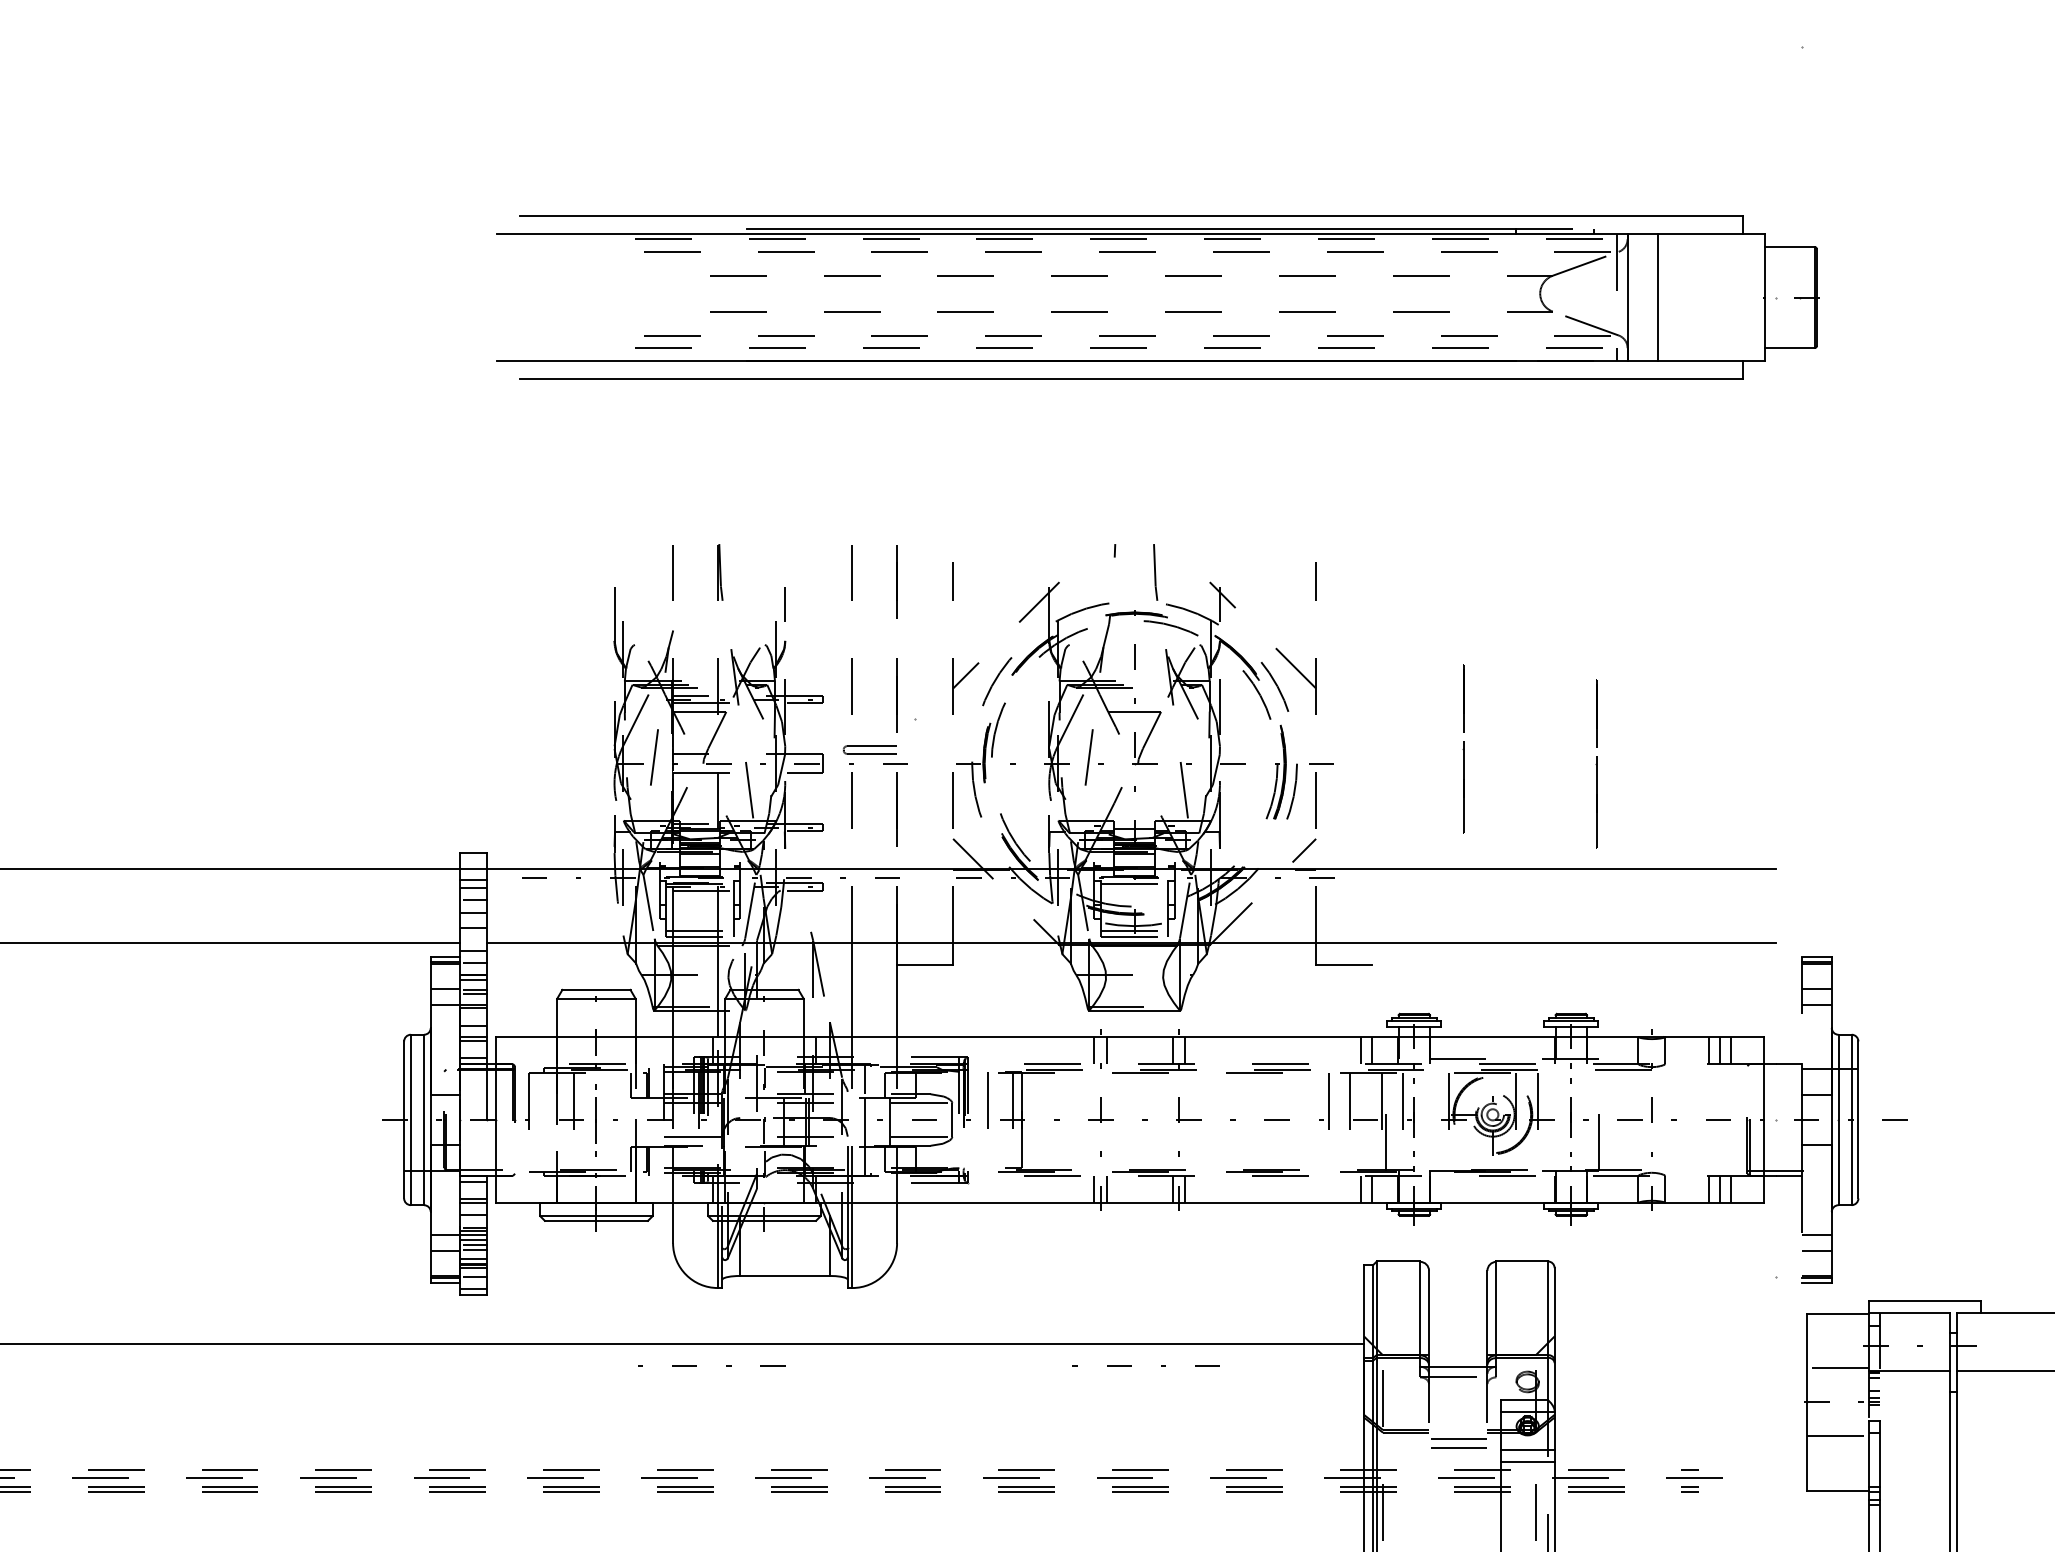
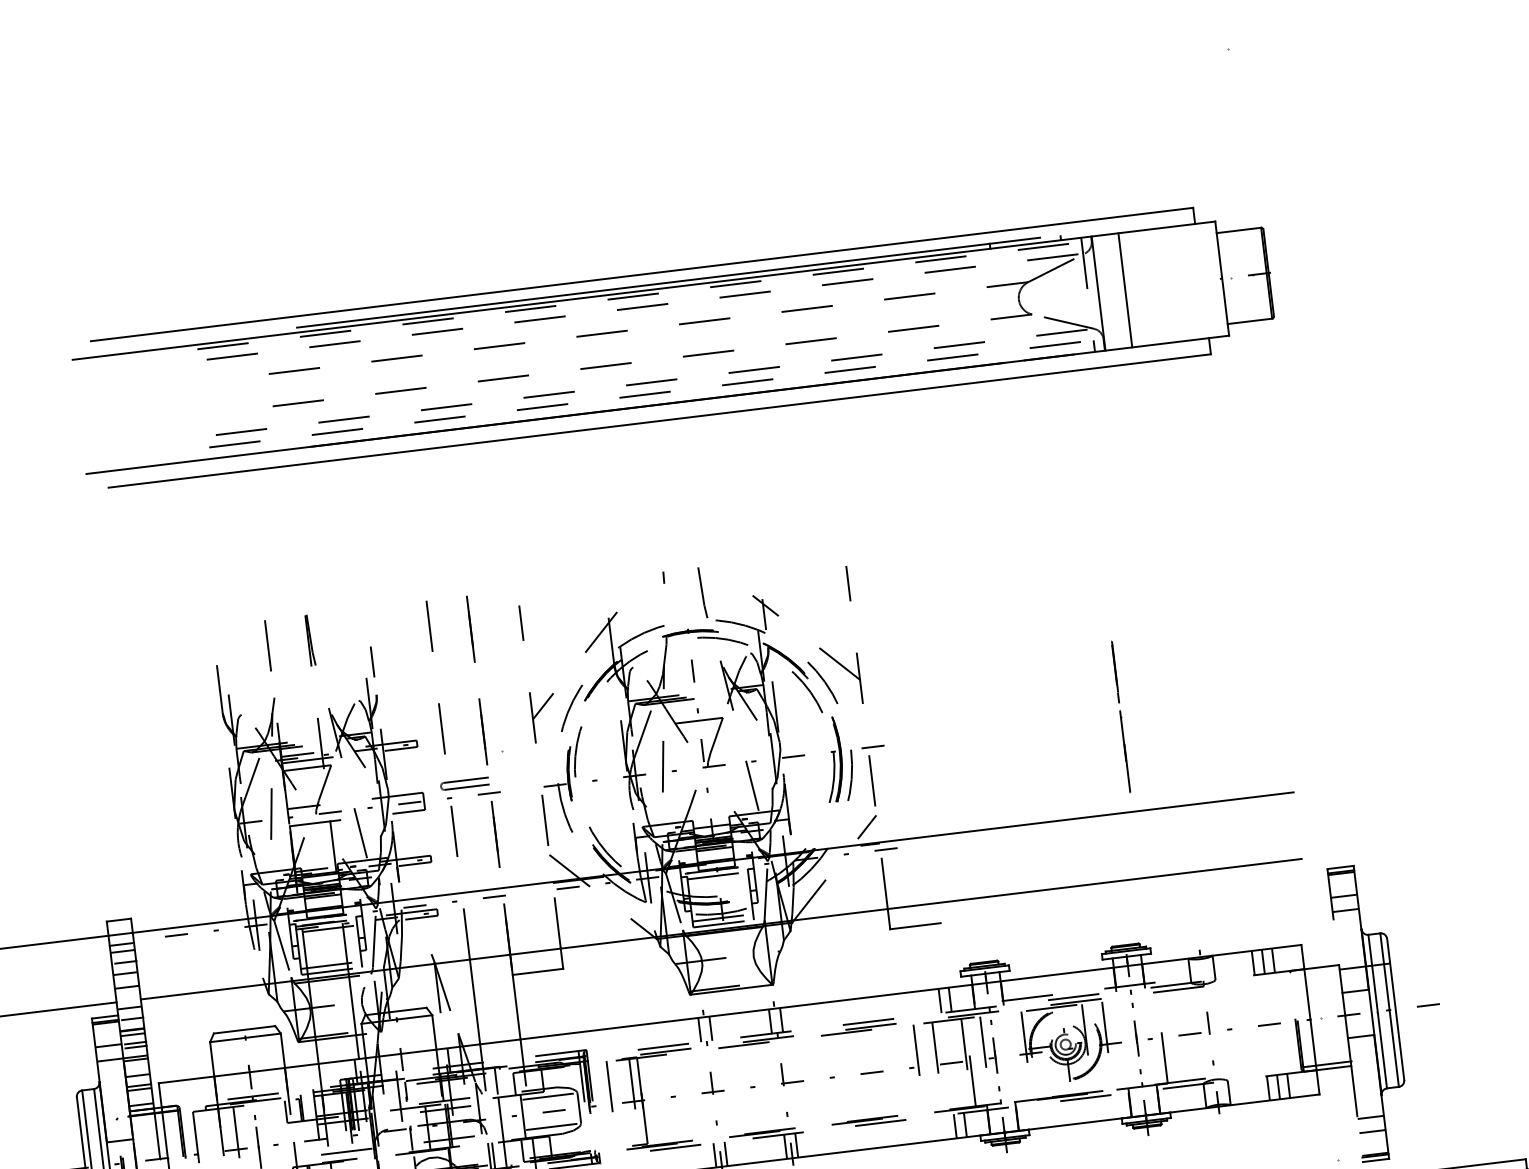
line: (1463, 748) -> (999, 717), removed

